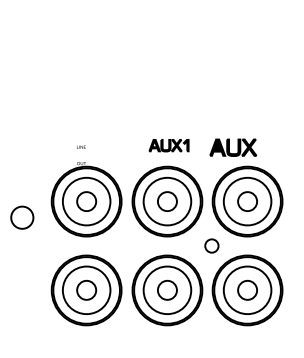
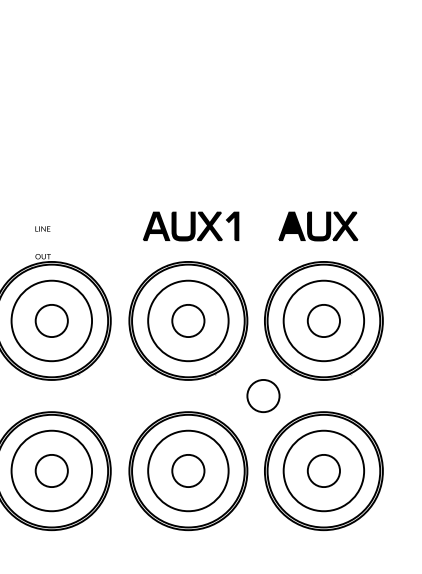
part: (168, 145) -> (190, 226), size x1.43
part: (233, 147) -> (318, 226), moved
part: (211, 245) -> (262, 395), size x1.43

